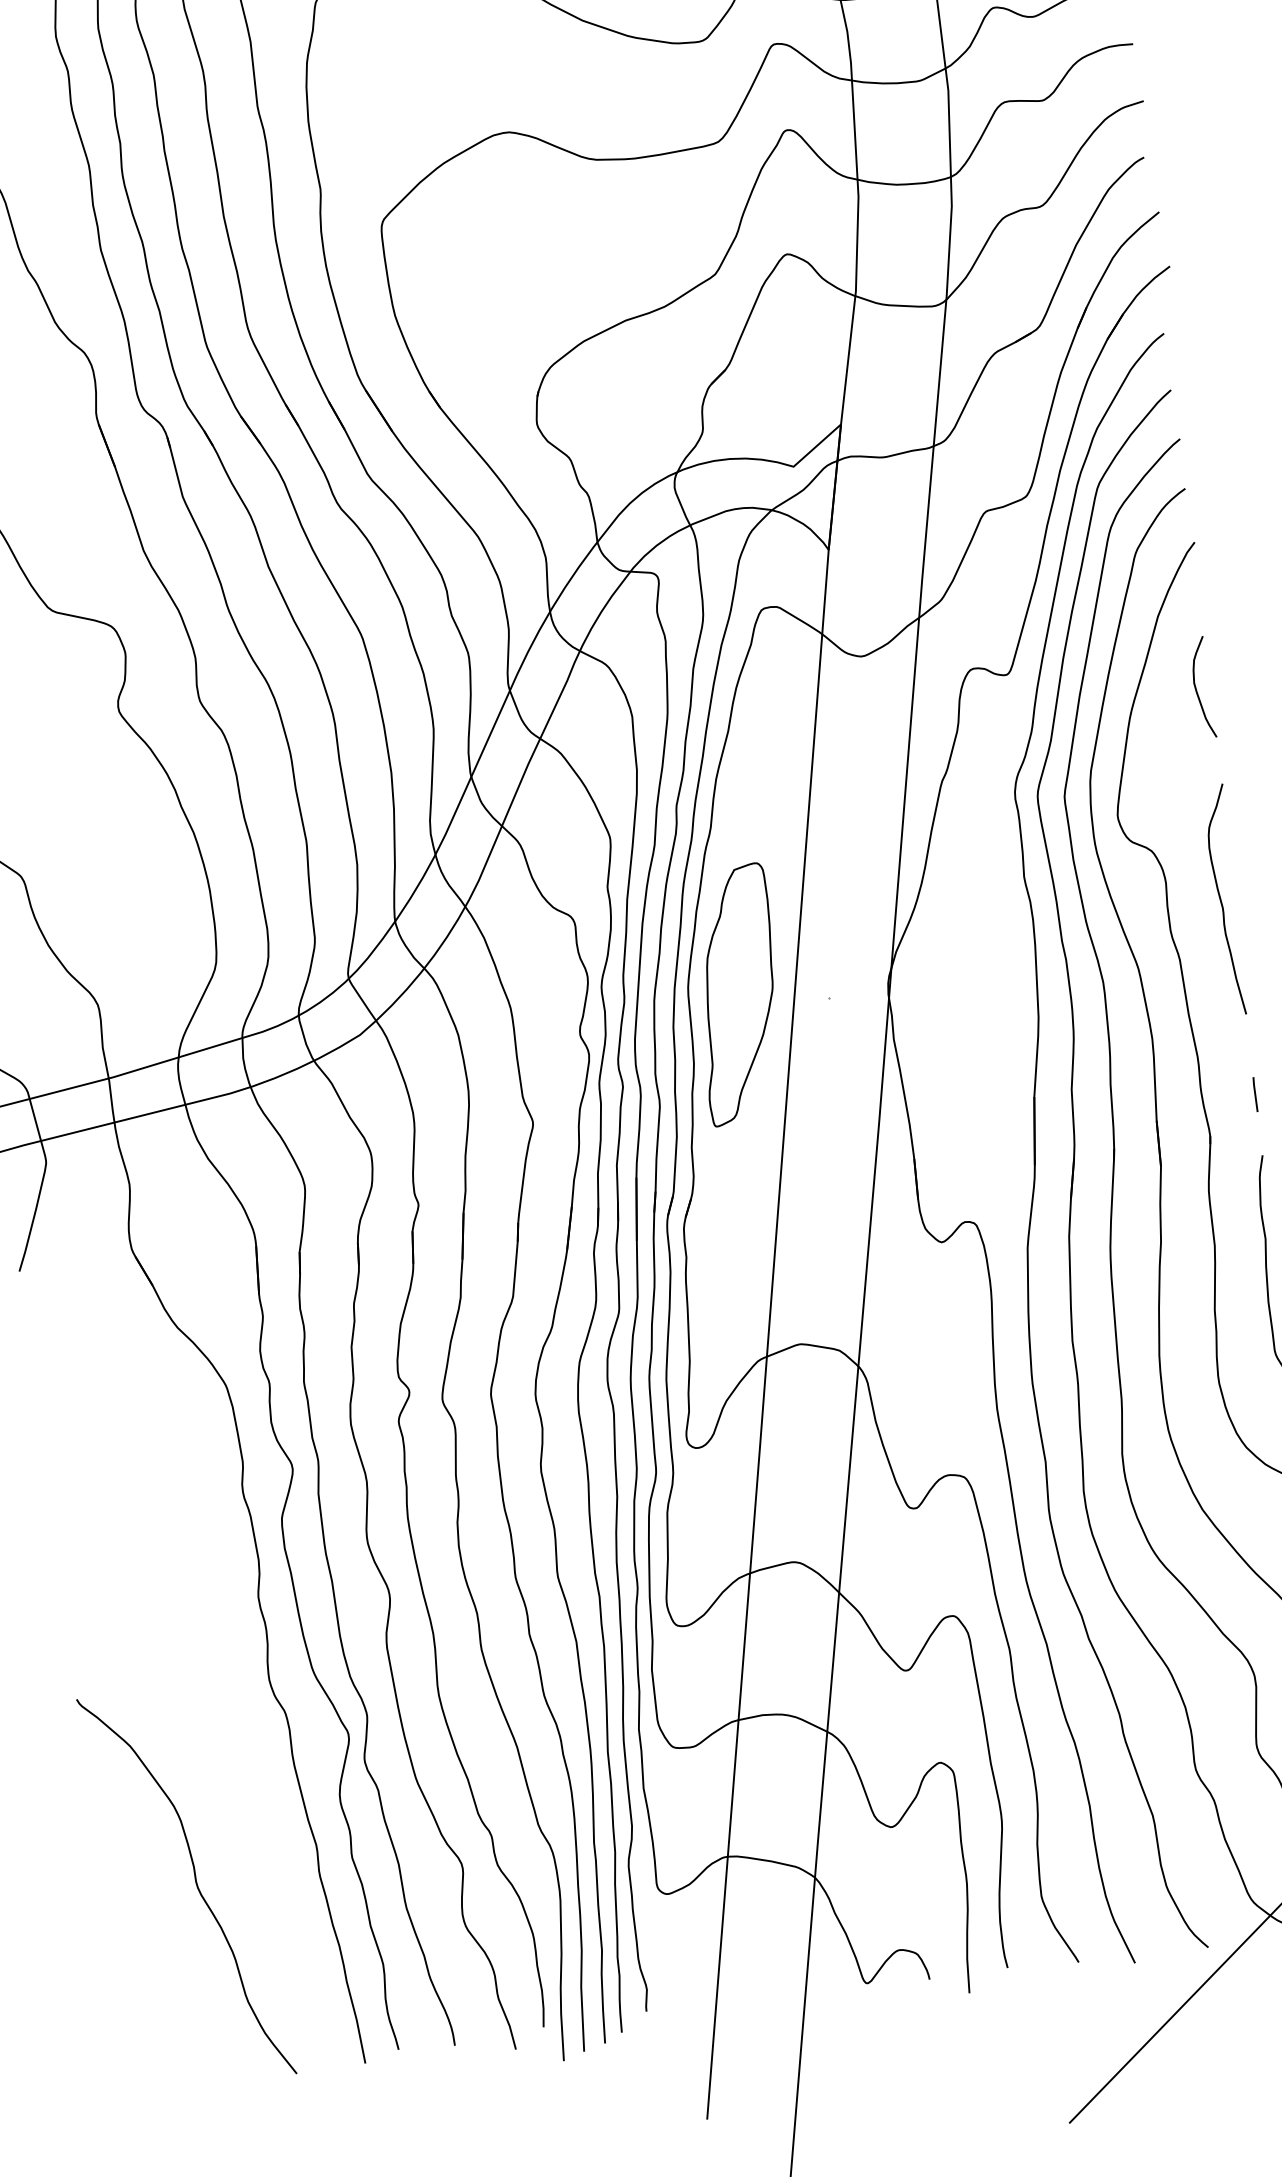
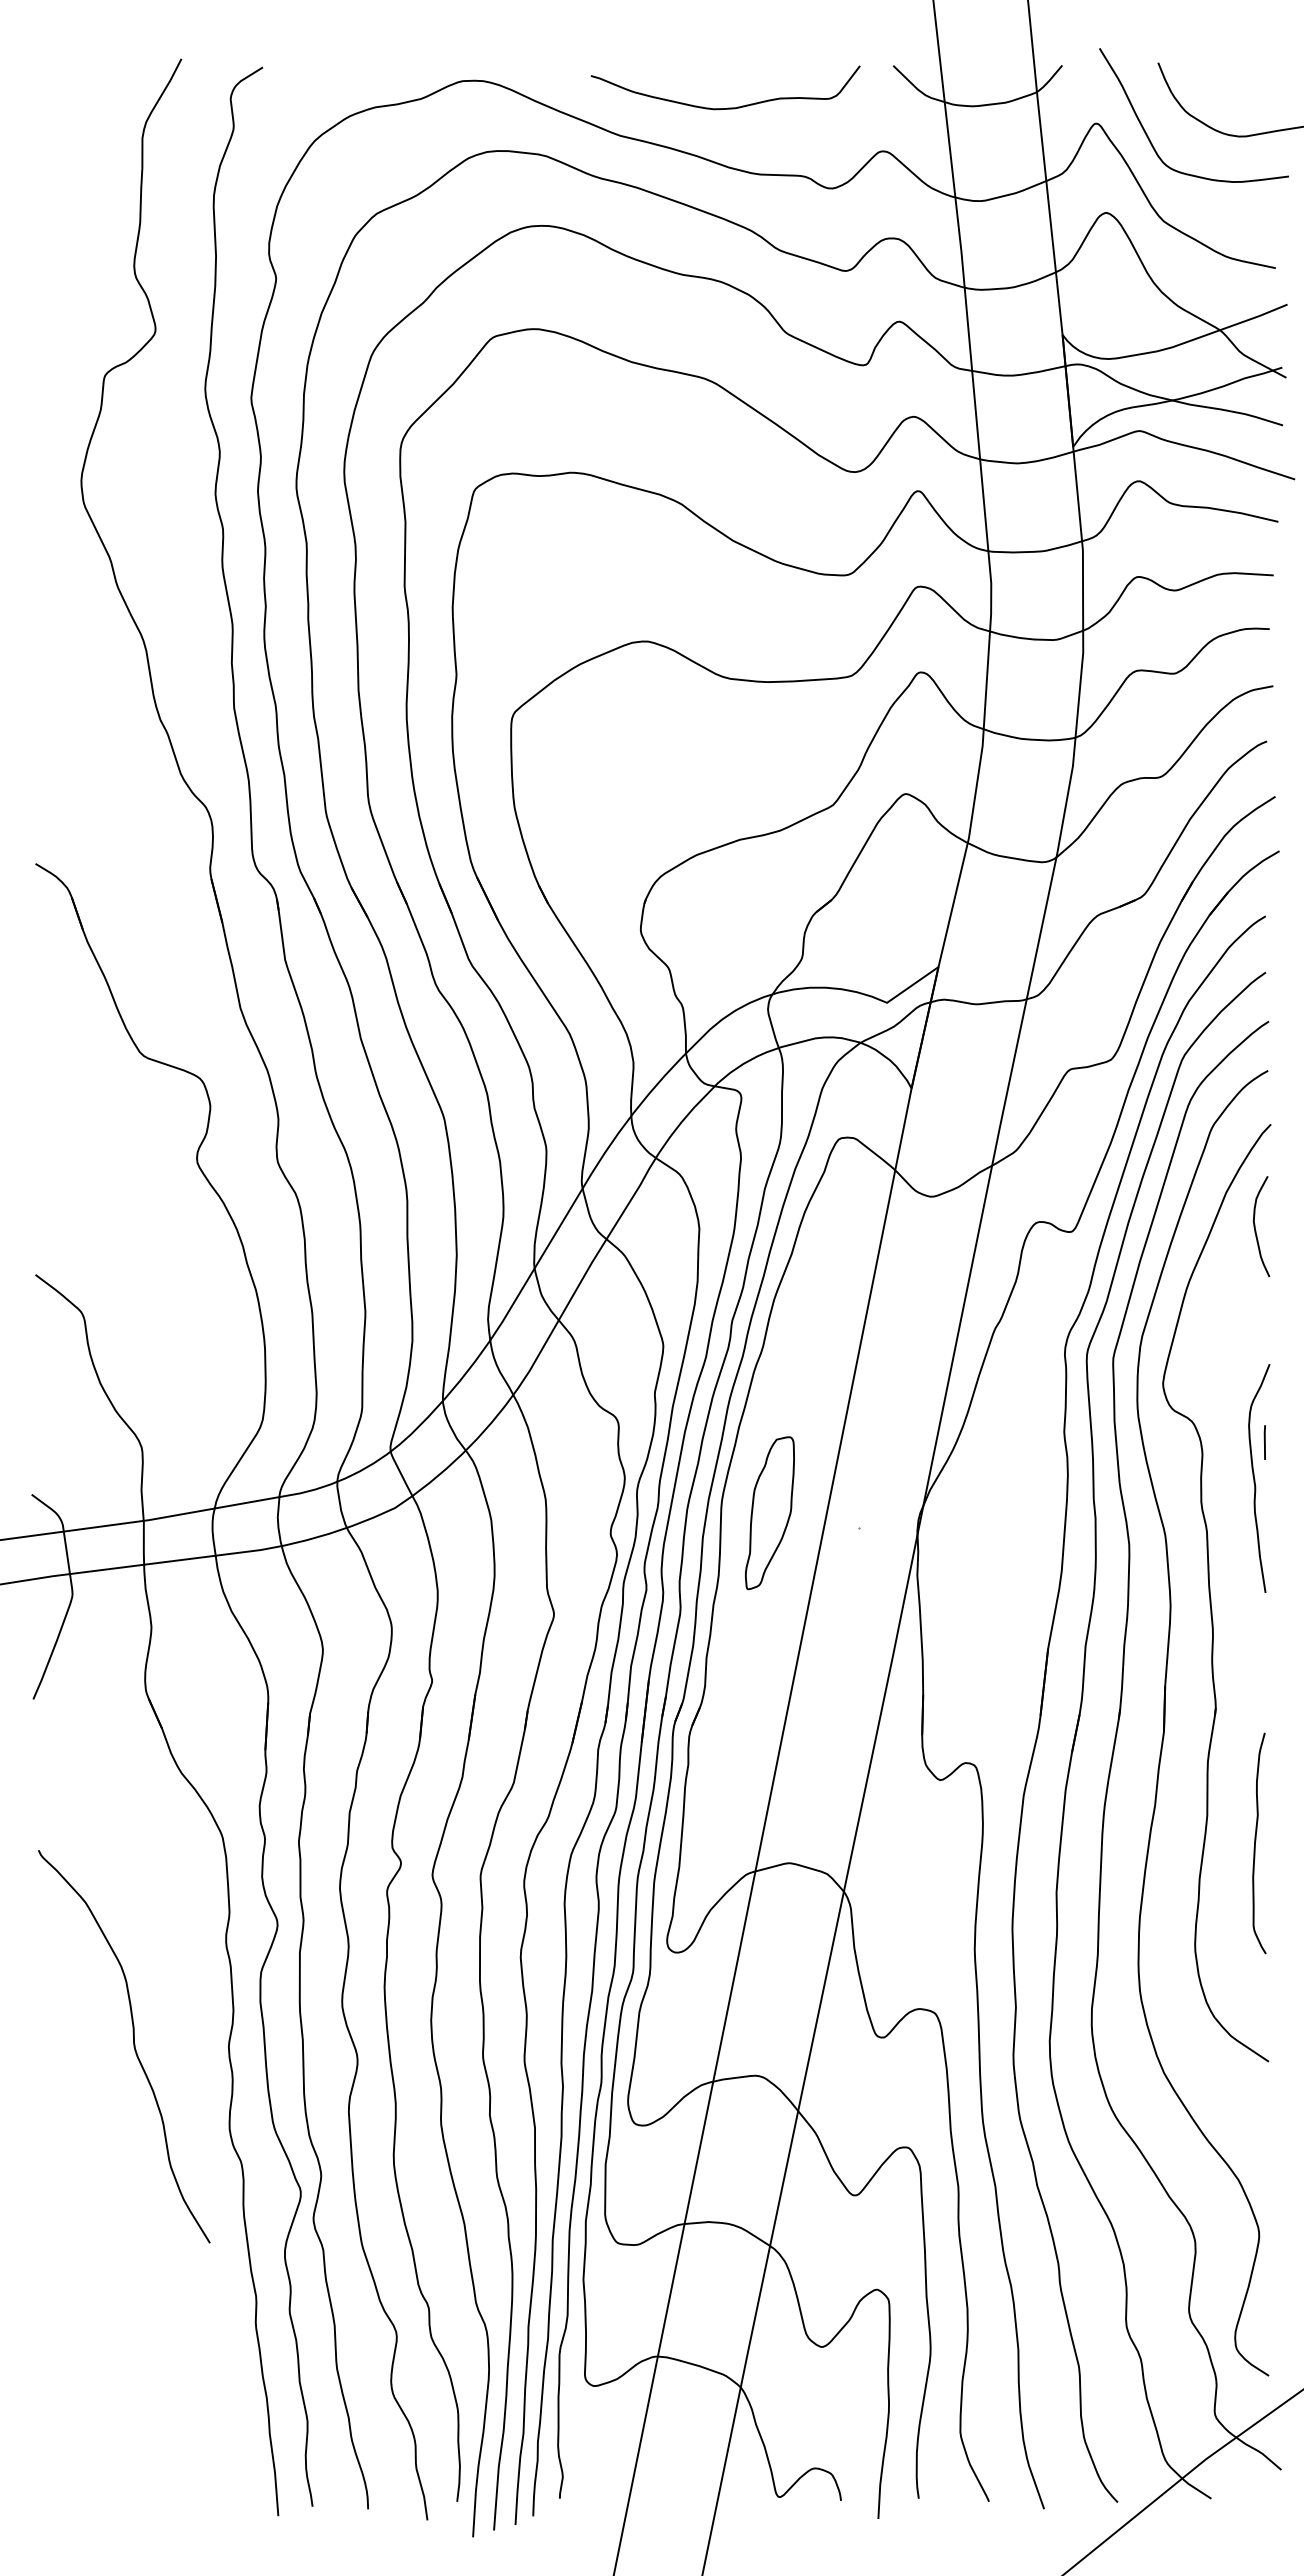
curve: (1196, 688) -> (1255, 1226), moved
part: (737, 993) -> (769, 1512), size x0.6
line: (1254, 1094) -> (1264, 1442), moved
curve: (195, 1885) -> (133, 2046), moved

